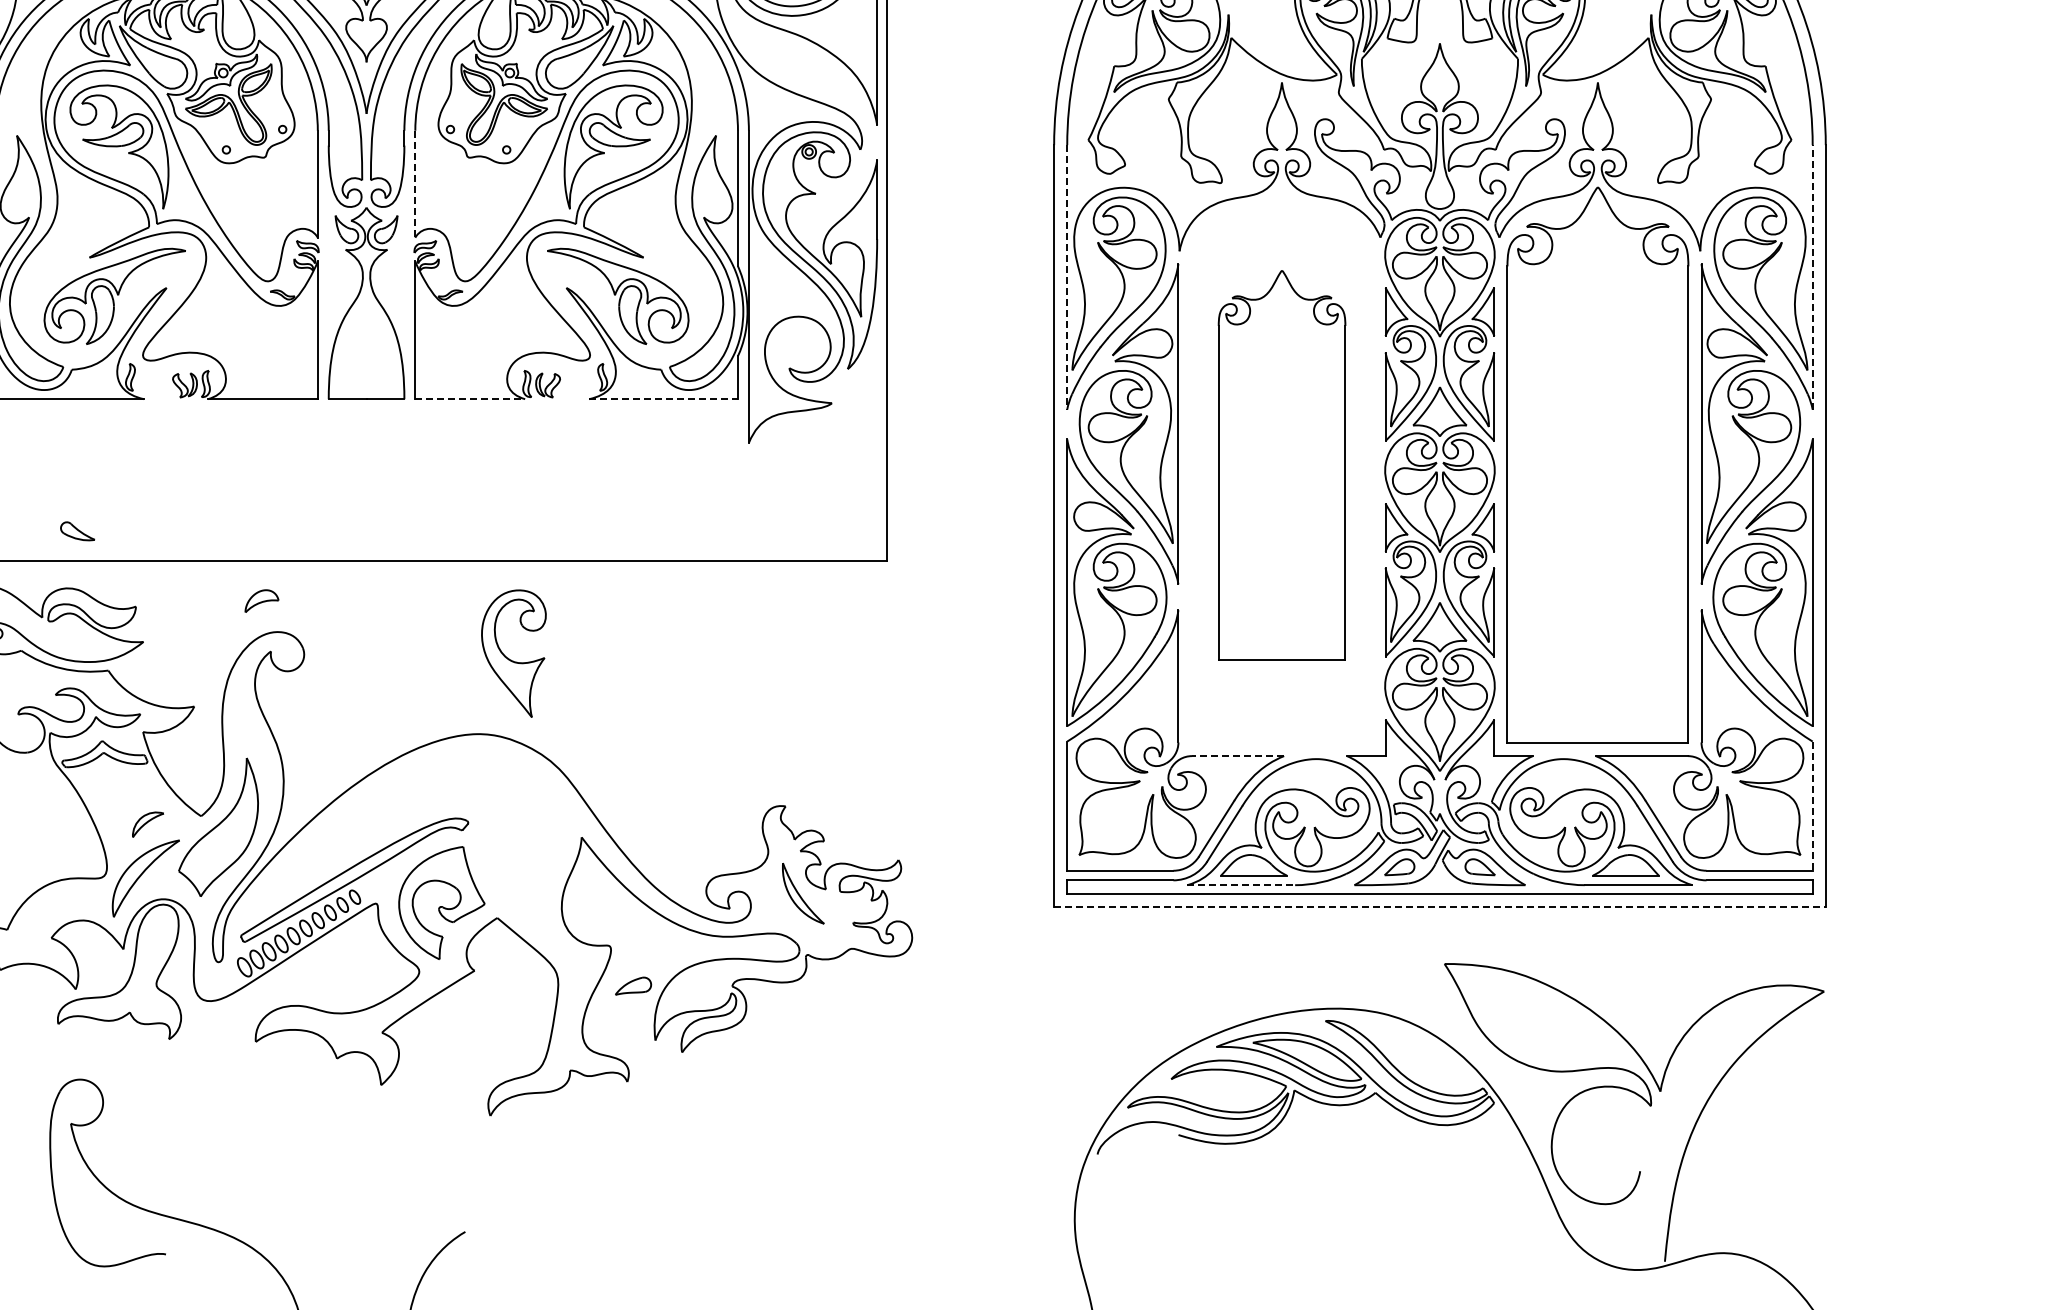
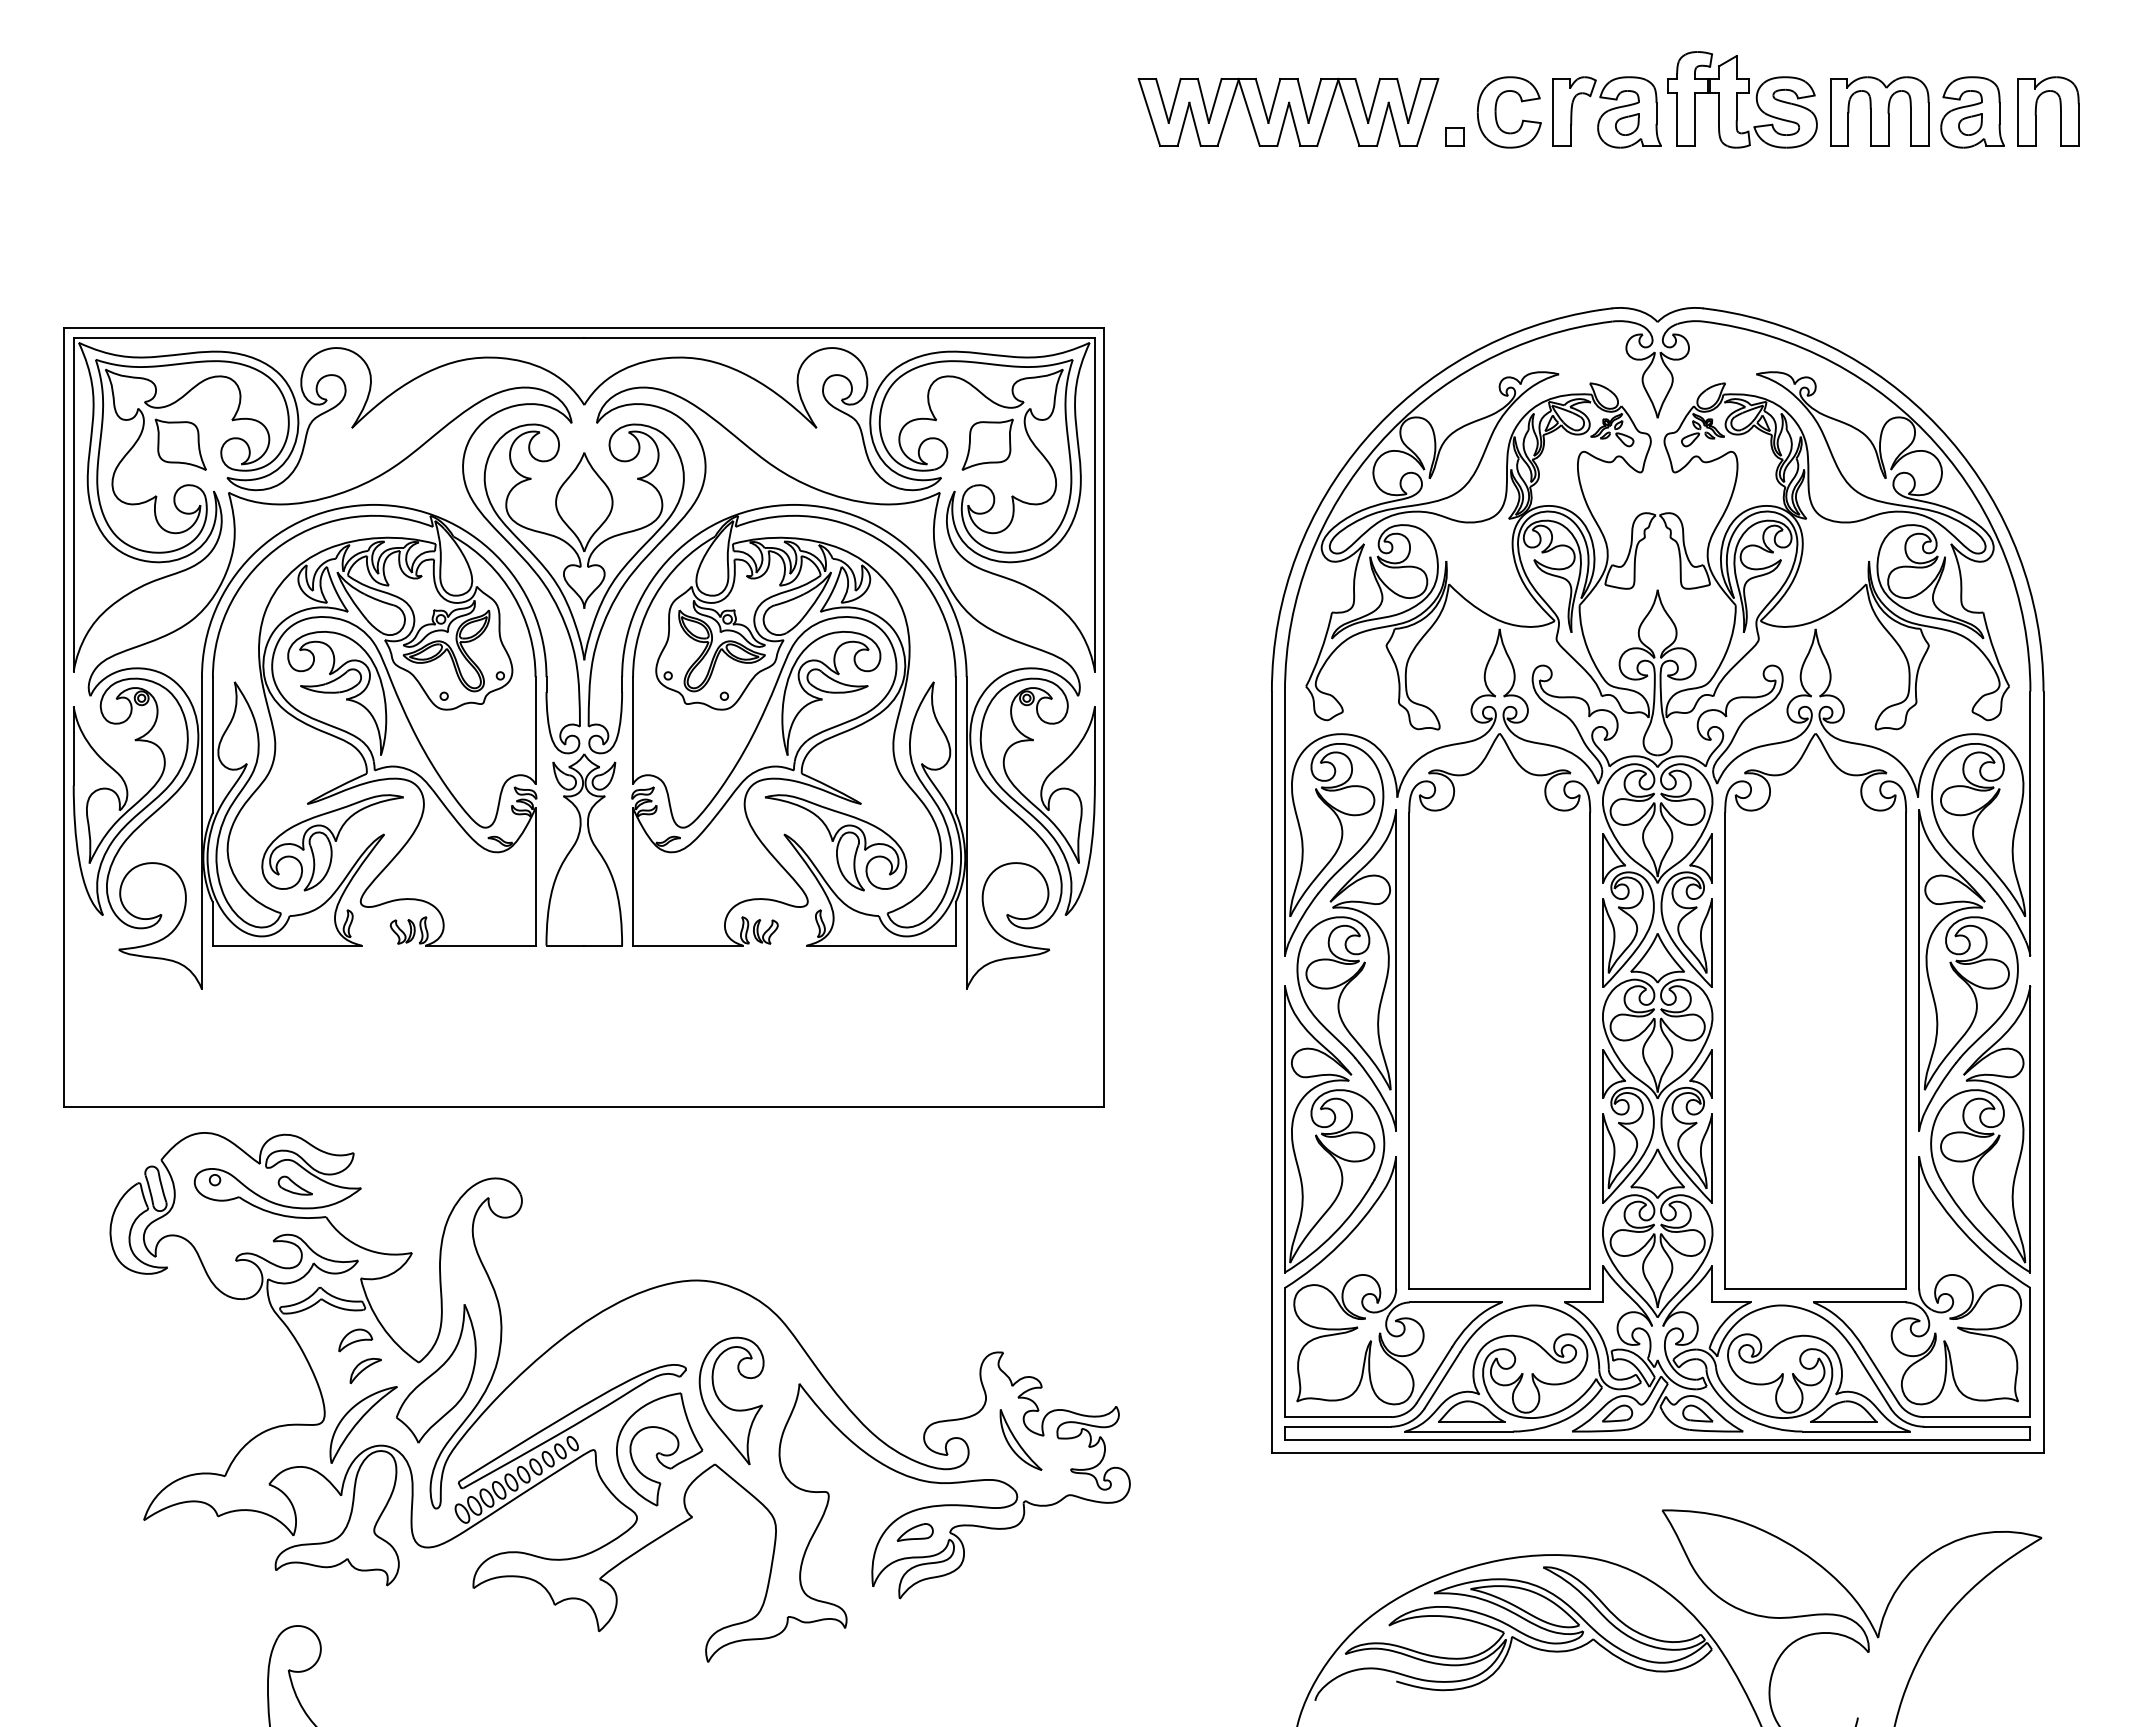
line: (415, 184) -> (633, 730), dashed -> solid
line: (1812, 277) -> (2030, 823), dashed -> solid
line: (1066, 278) -> (1284, 824), dashed -> solid
line: (469, 399) -> (687, 945), dashed -> solid
line: (663, 399) -> (881, 945), dashed -> solid
part: (1281, 465) -> (1499, 1011), size x1.43
part: (76, 531) -> (294, 1185), moved
part: (261, 601) -> (355, 1340), moved
part: (510, 659) -> (728, 1406), moved
line: (1237, 756) -> (1455, 1302), dashed -> solid
line: (1812, 806) -> (2030, 1352), dashed -> solid
line: (1241, 885) -> (1459, 1431), dashed -> solid
line: (1439, 907) -> (1657, 1453), dashed -> solid
part: (632, 986) -> (914, 1532), moved

